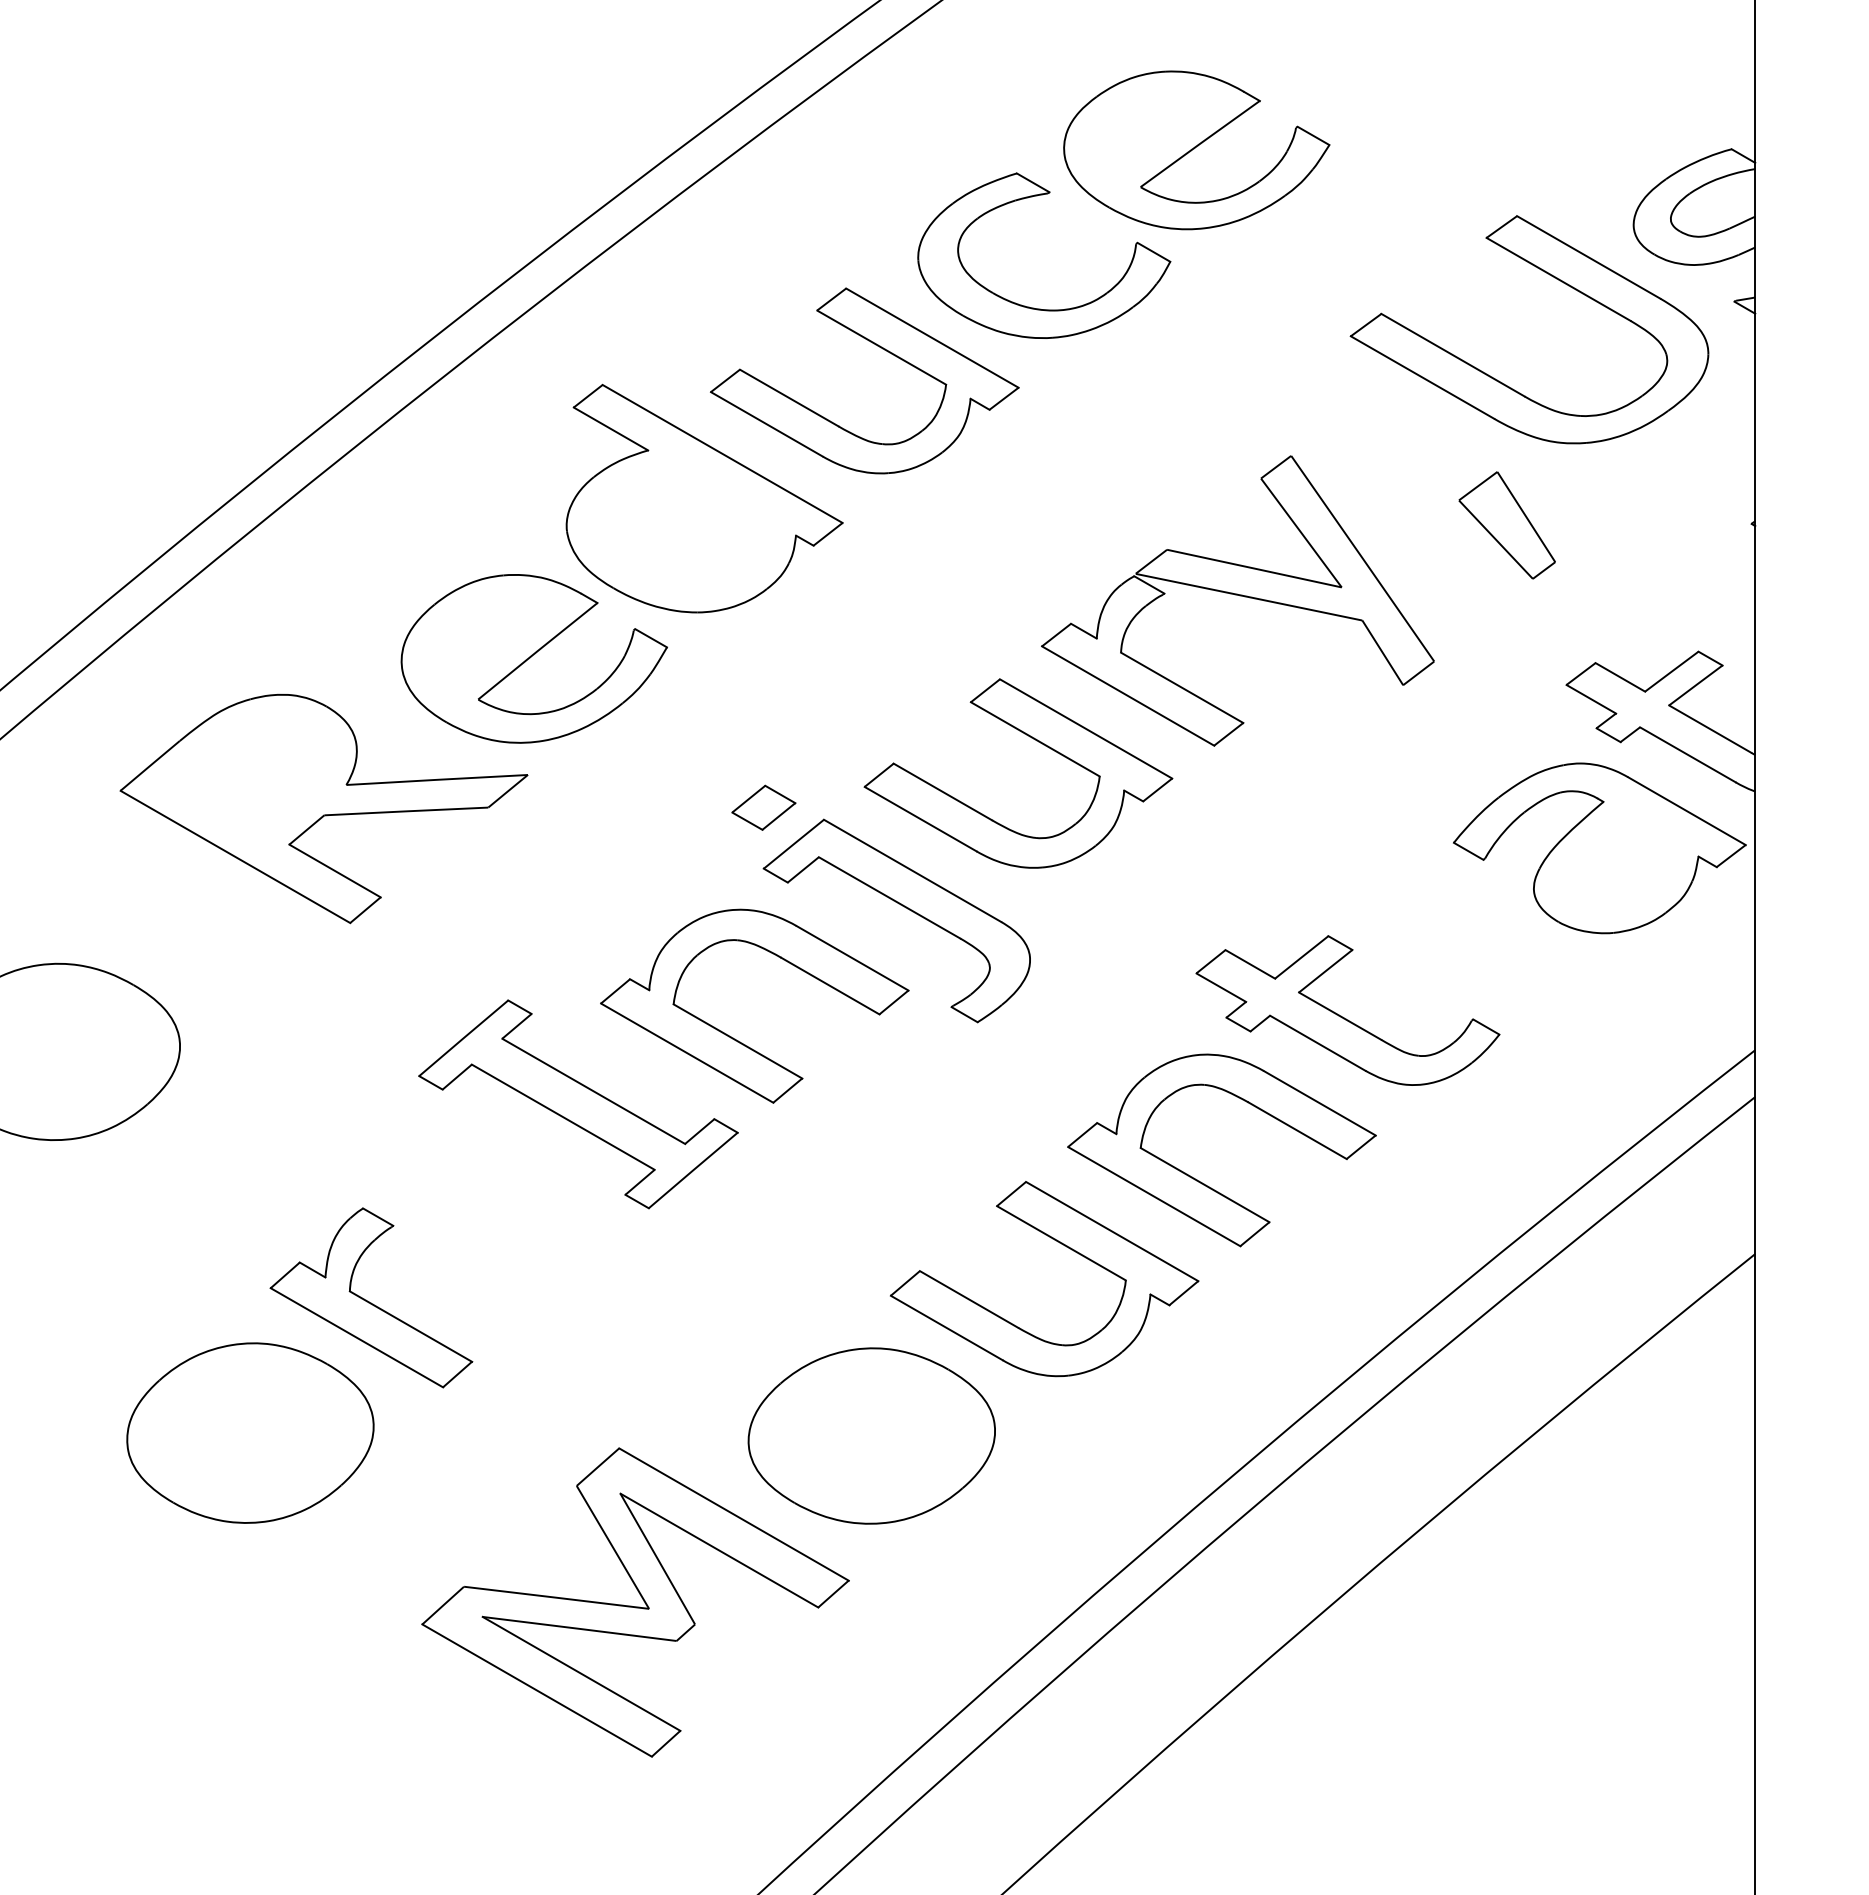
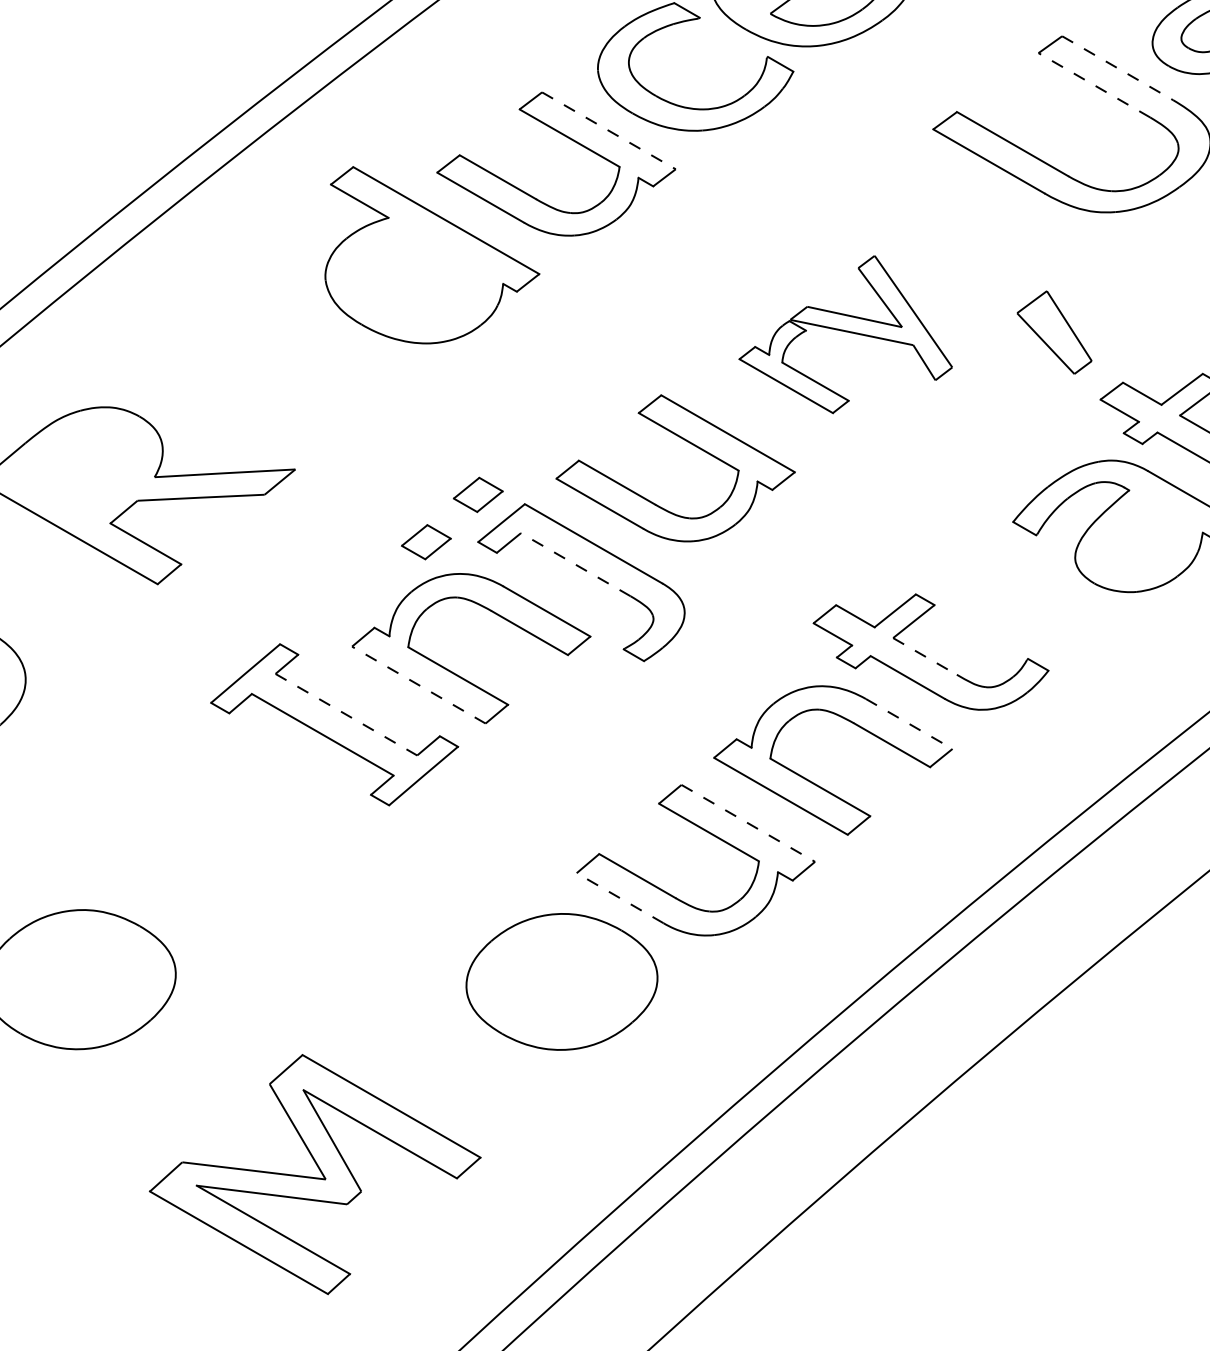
line: (1588, 257) -> (1117, 68), solid -> dashed
line: (1558, 279) -> (1094, 85), solid -> dashed
line: (932, 338) -> (609, 131), solid -> dashed
part: (1506, 525) -> (1053, 332), moved
part: (1237, 600) -> (845, 334), size x0.7
part: (533, 658) -> (299, 379), removed
part: (696, 868) -> (426, 541), added
line: (889, 897) -> (575, 564), solid -> dashed
line: (1340, 1016) -> (925, 656), solid -> dashed
line: (686, 1052) -> (418, 684), solid -> dashed
line: (594, 1091) -> (347, 714), solid -> dashed
line: (1319, 1103) -> (909, 724), solid -> dashed
line: (1112, 1231) -> (748, 823), solid -> dashed
part: (371, 1297) -> (174, 874), removed
line: (946, 1328) -> (619, 898), solid -> dashed
part: (635, 1602) -> (315, 1174), moved

